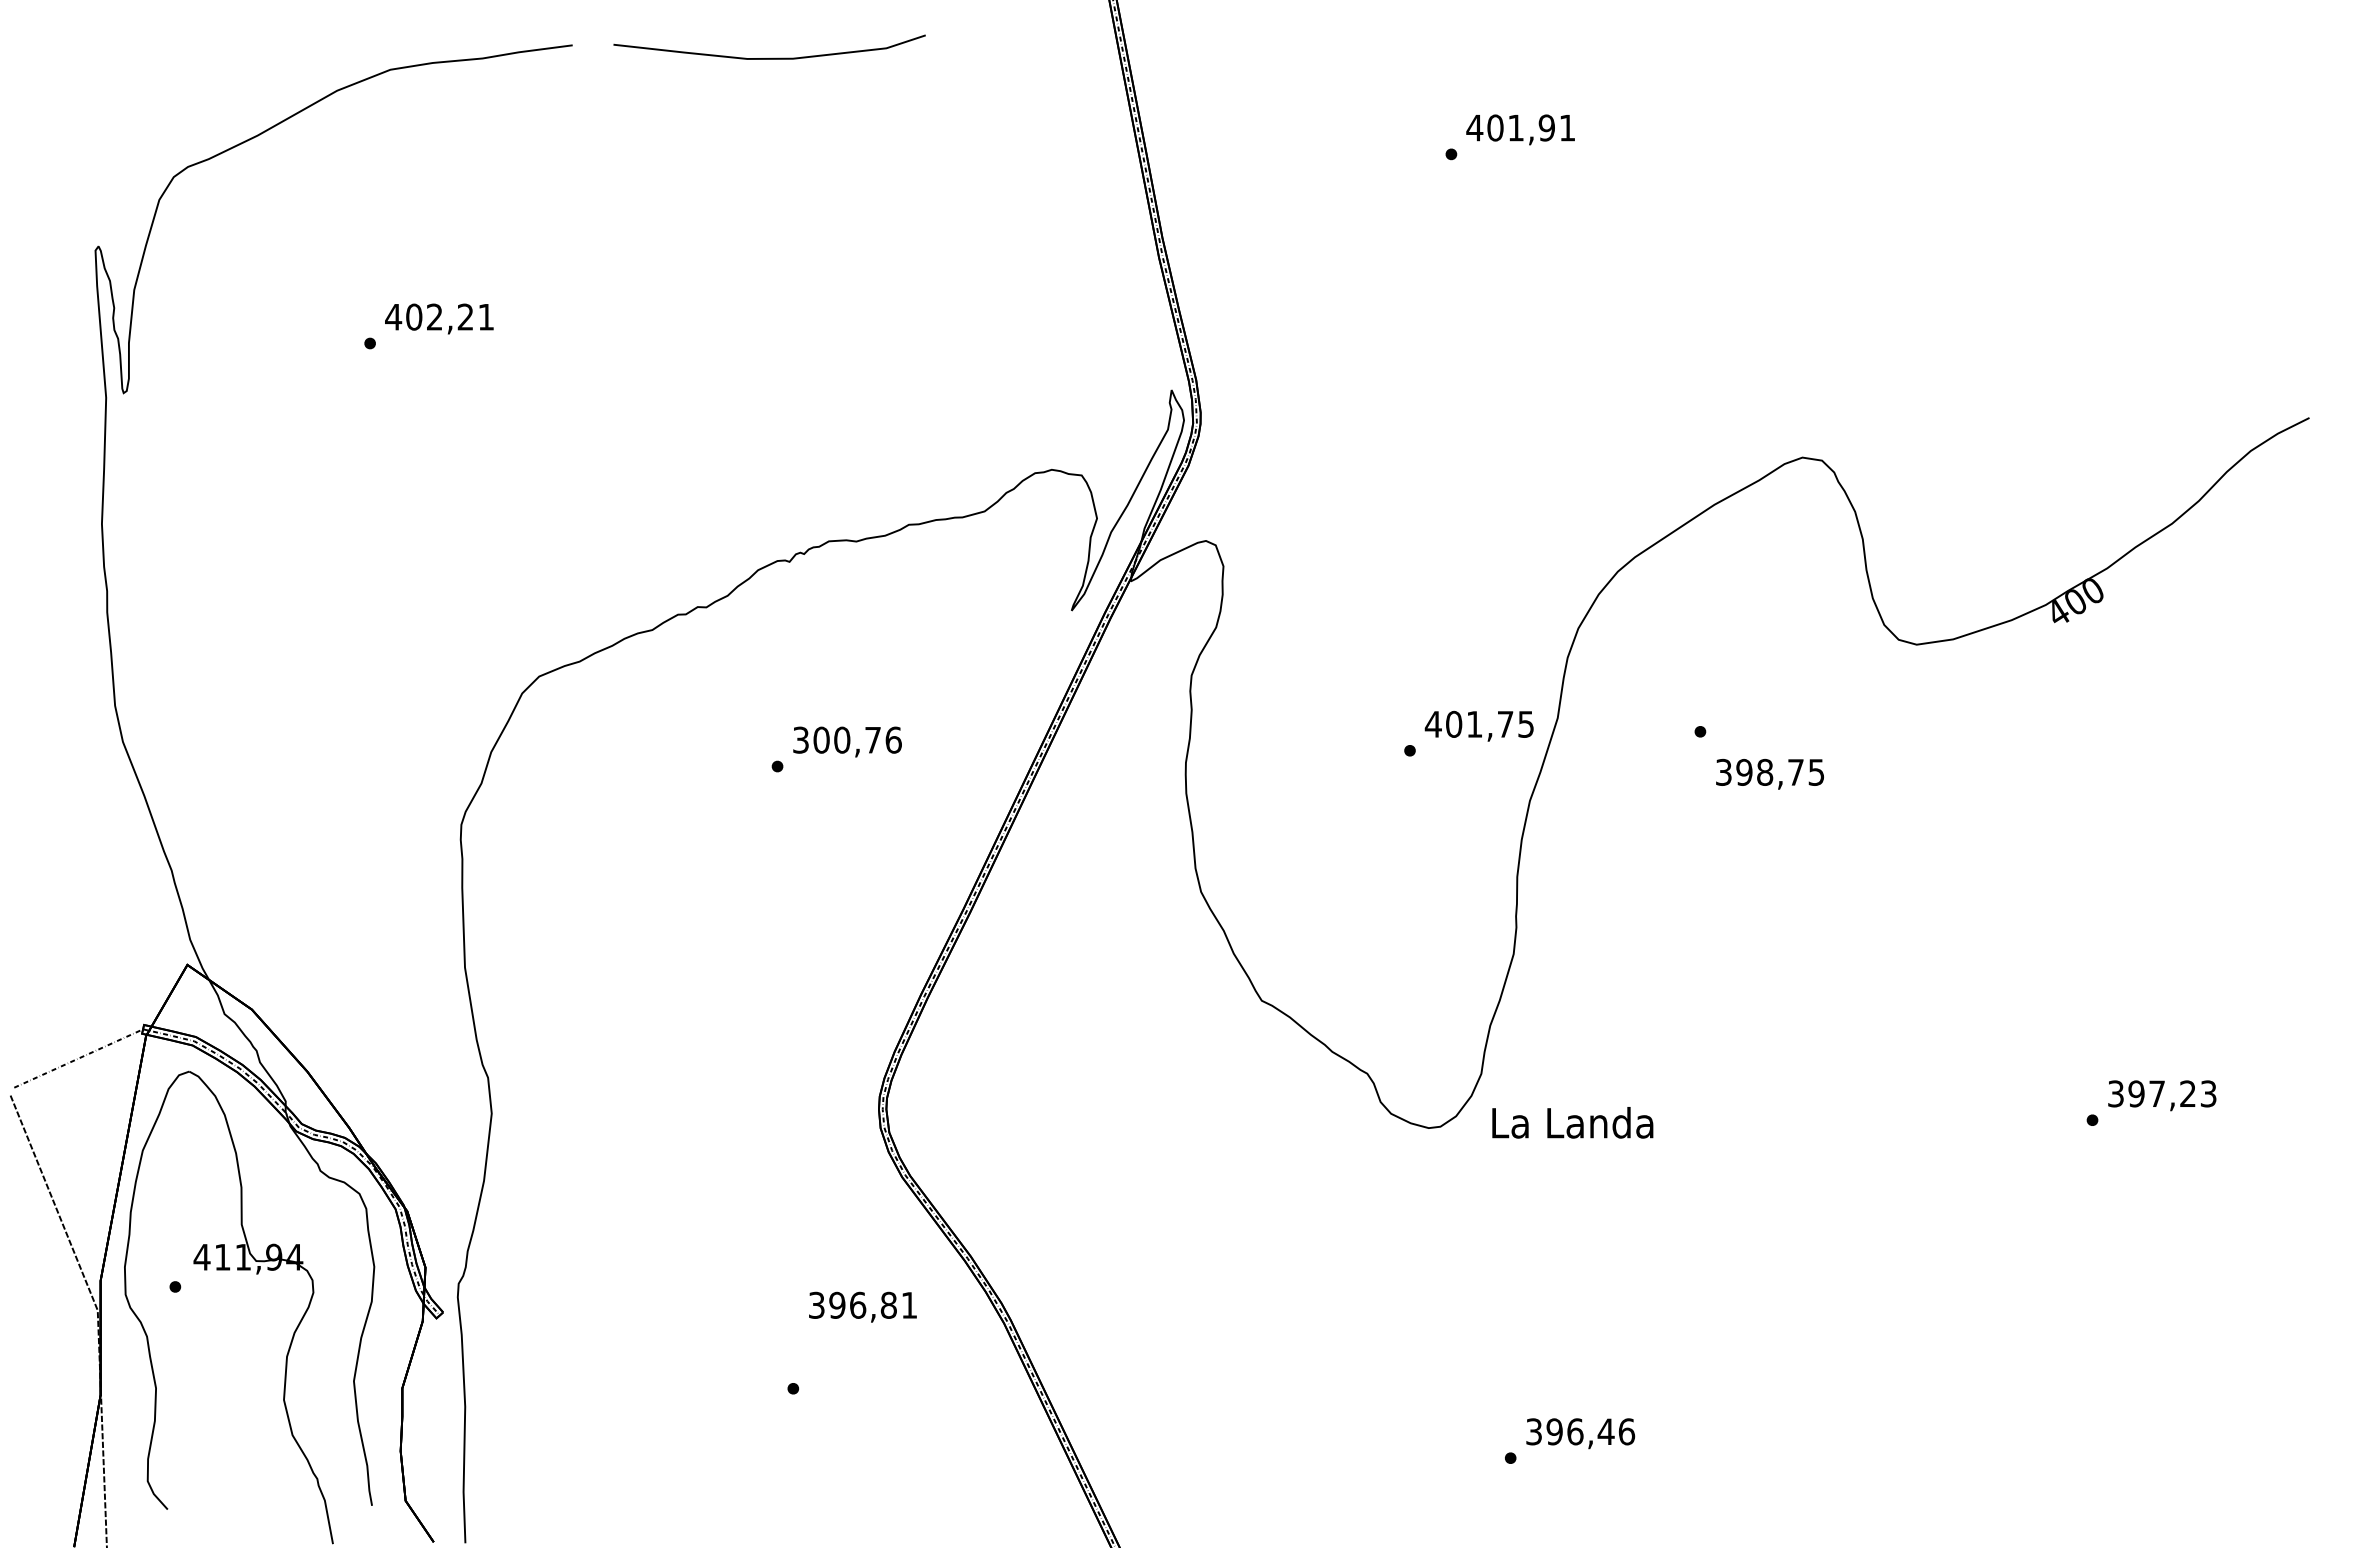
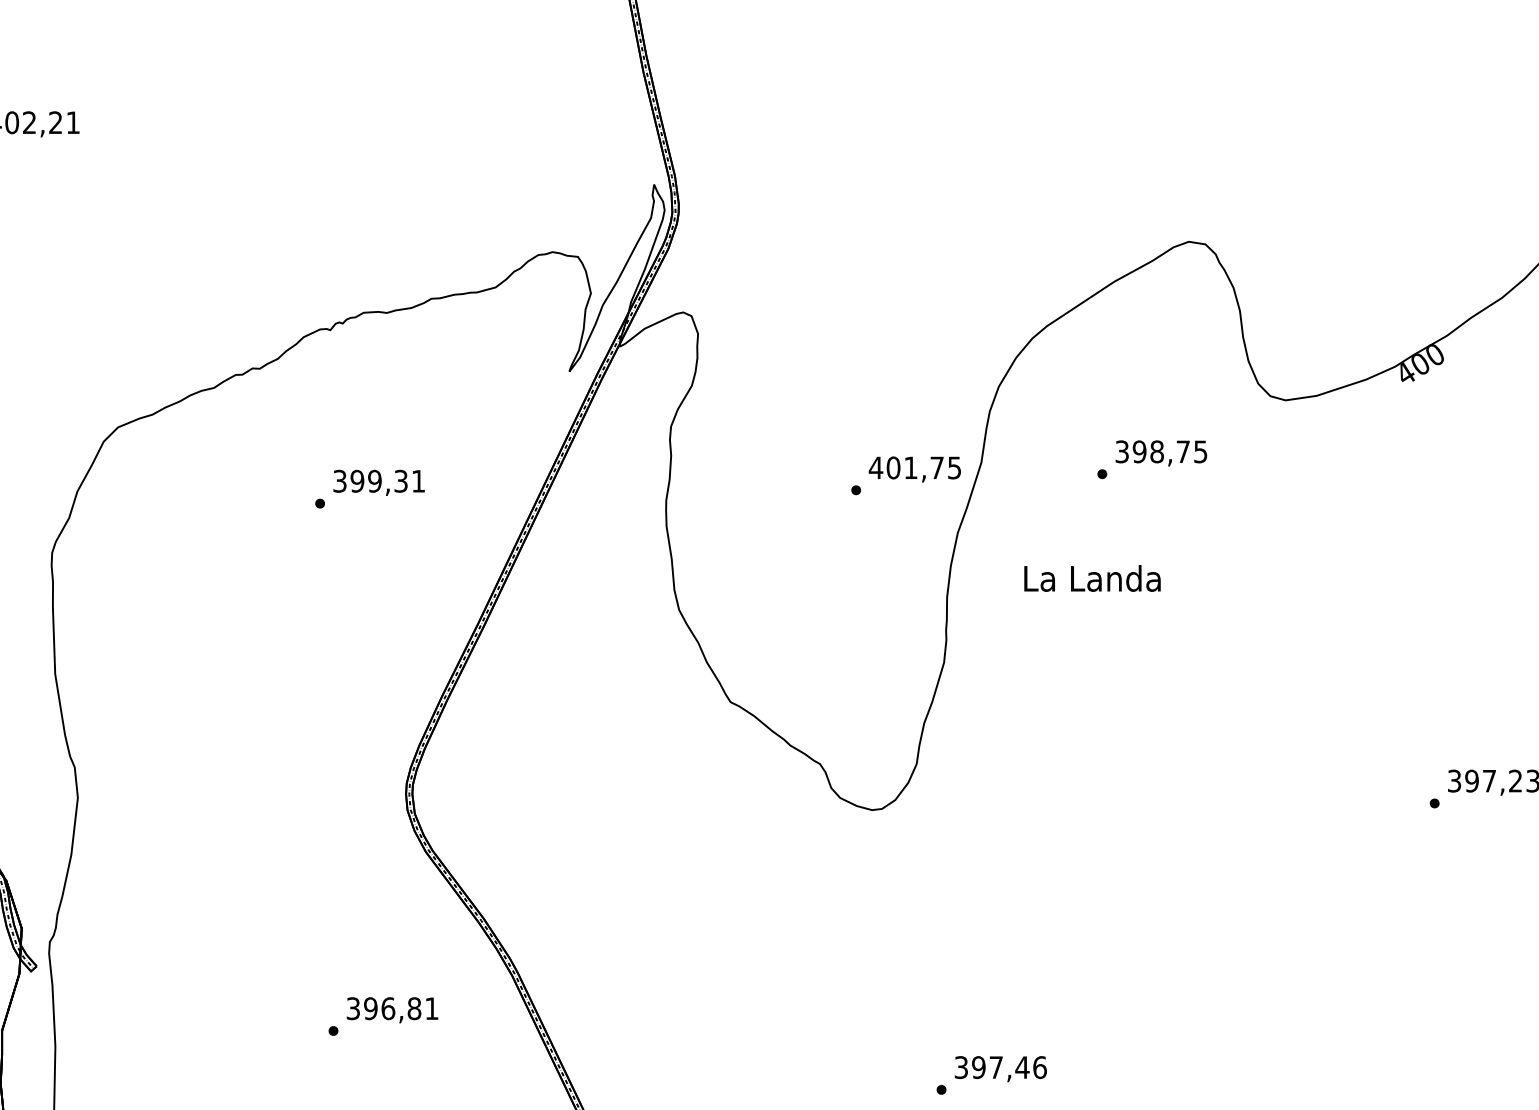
text: (857, 739) -> (387, 480), 300,76 -> 399,31
text: (1769, 773) -> (1160, 452), moved
text: (1572, 1122) -> (1092, 578), moved
text: (862, 1306) -> (392, 1009), moved
text: (1575, 1431) -> (996, 1067), 396,46 -> 397,46

